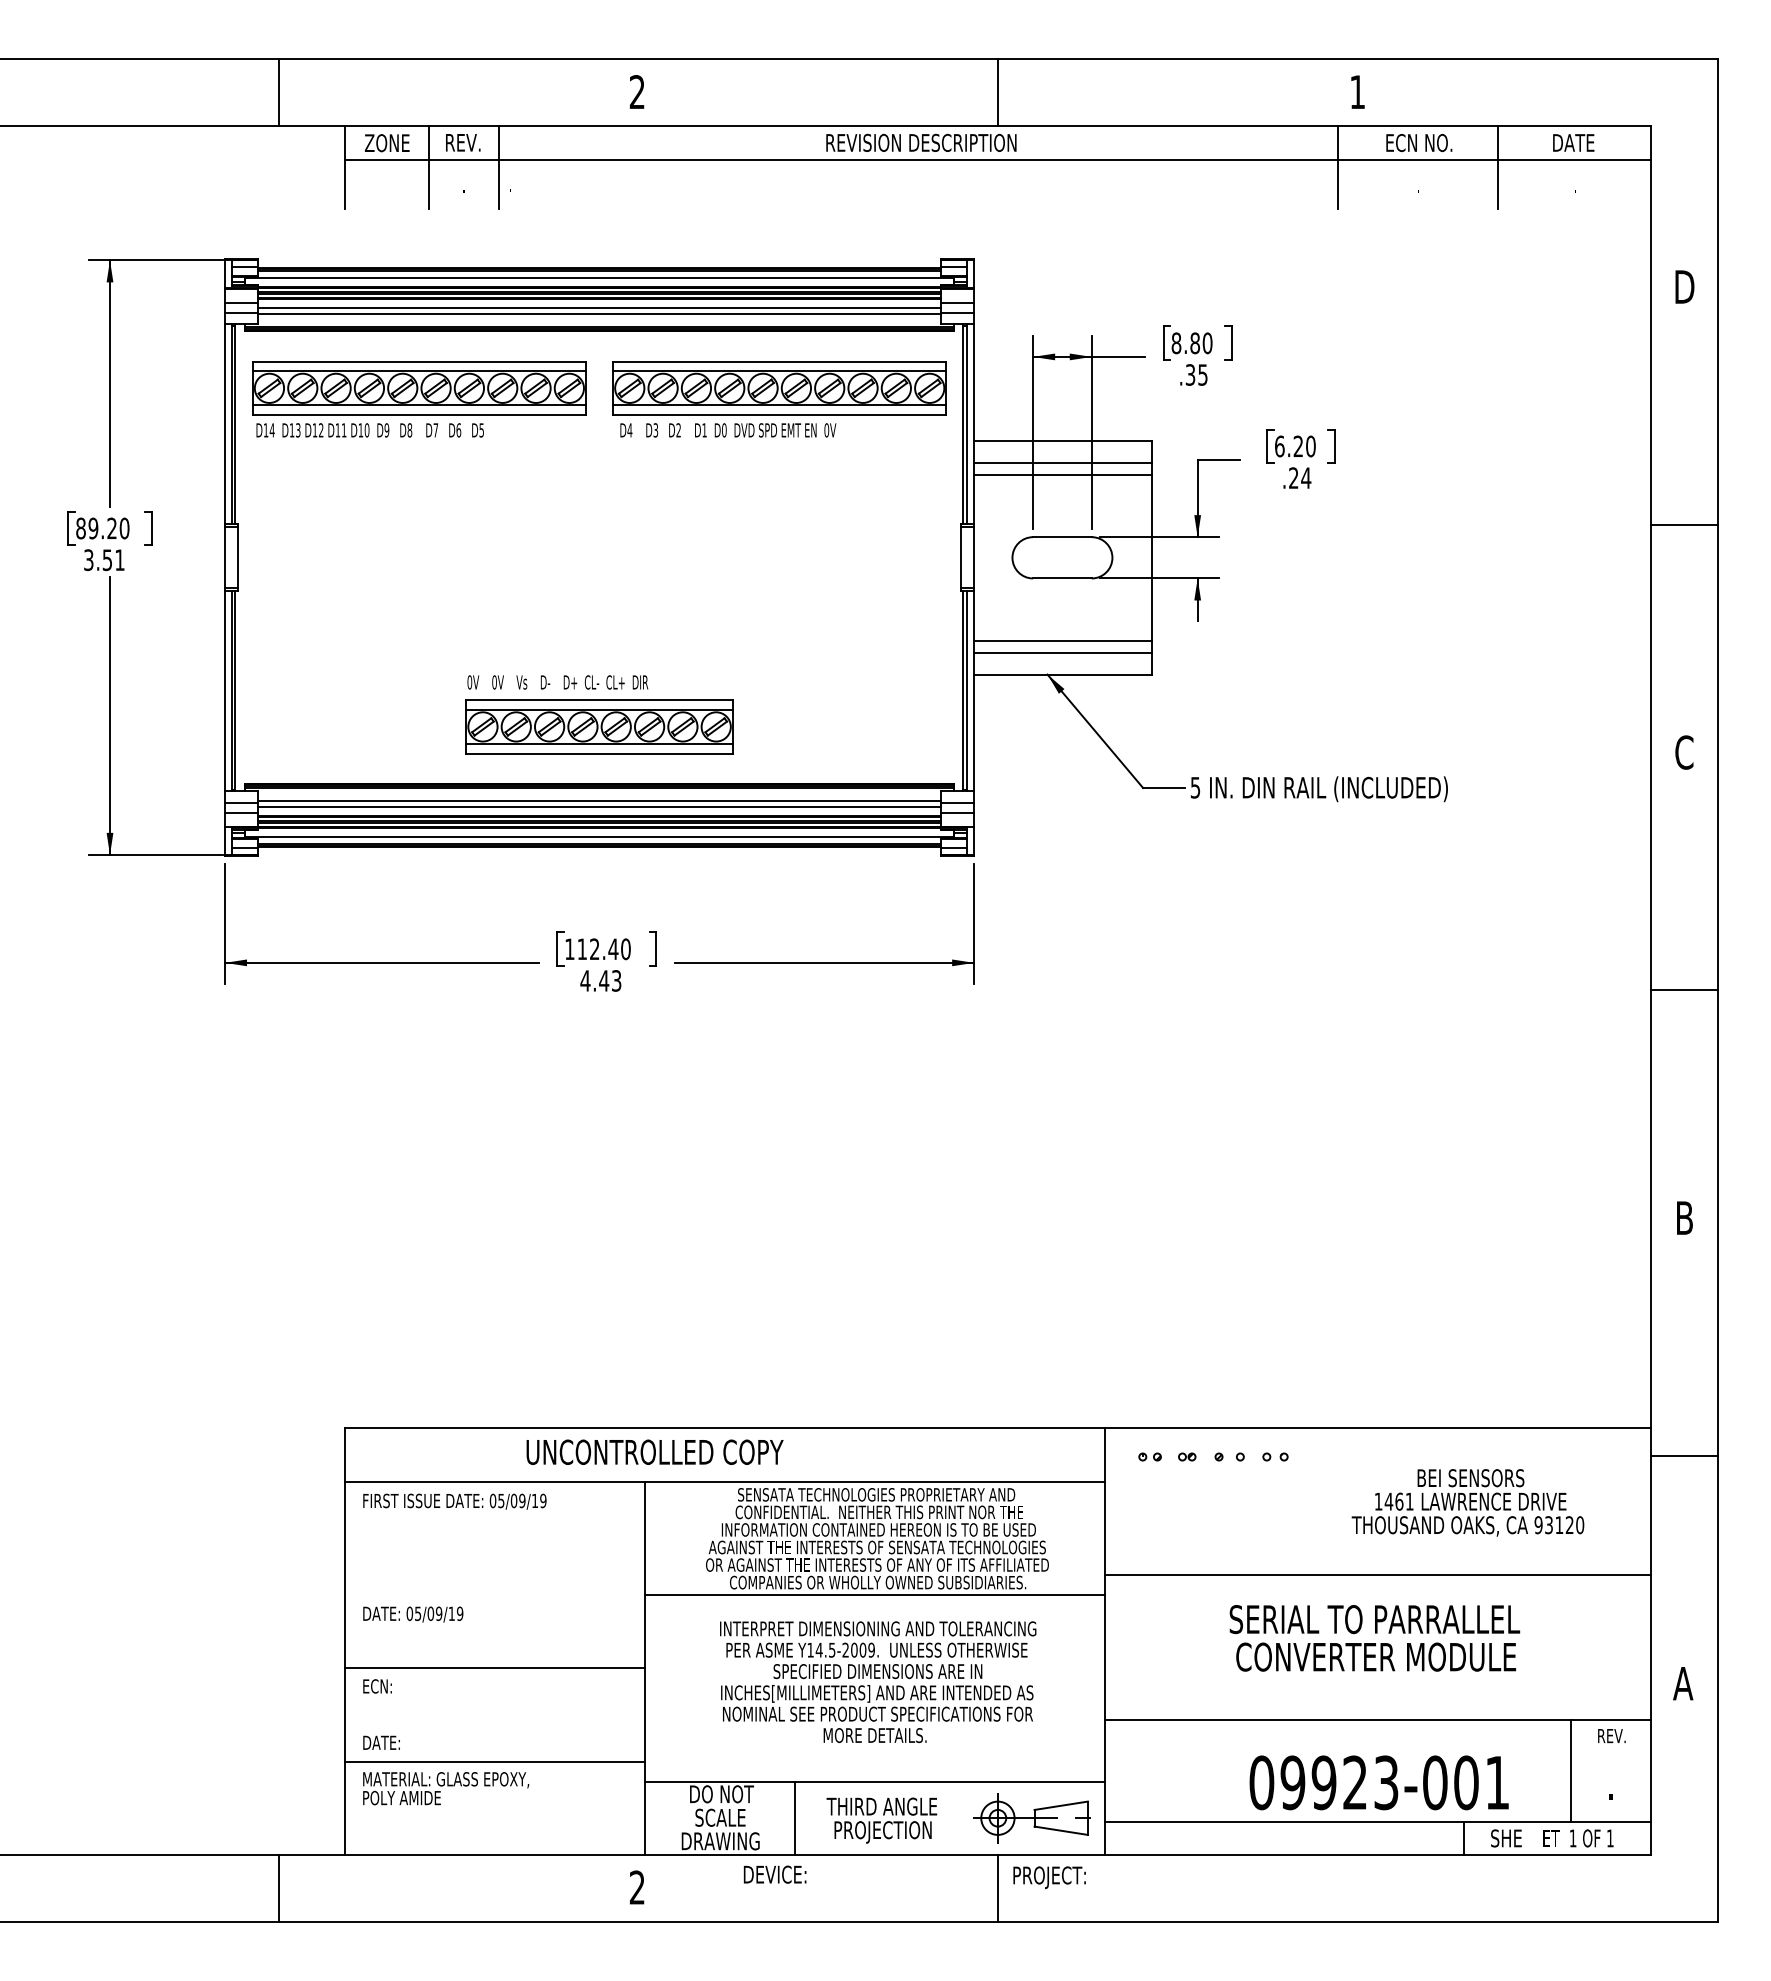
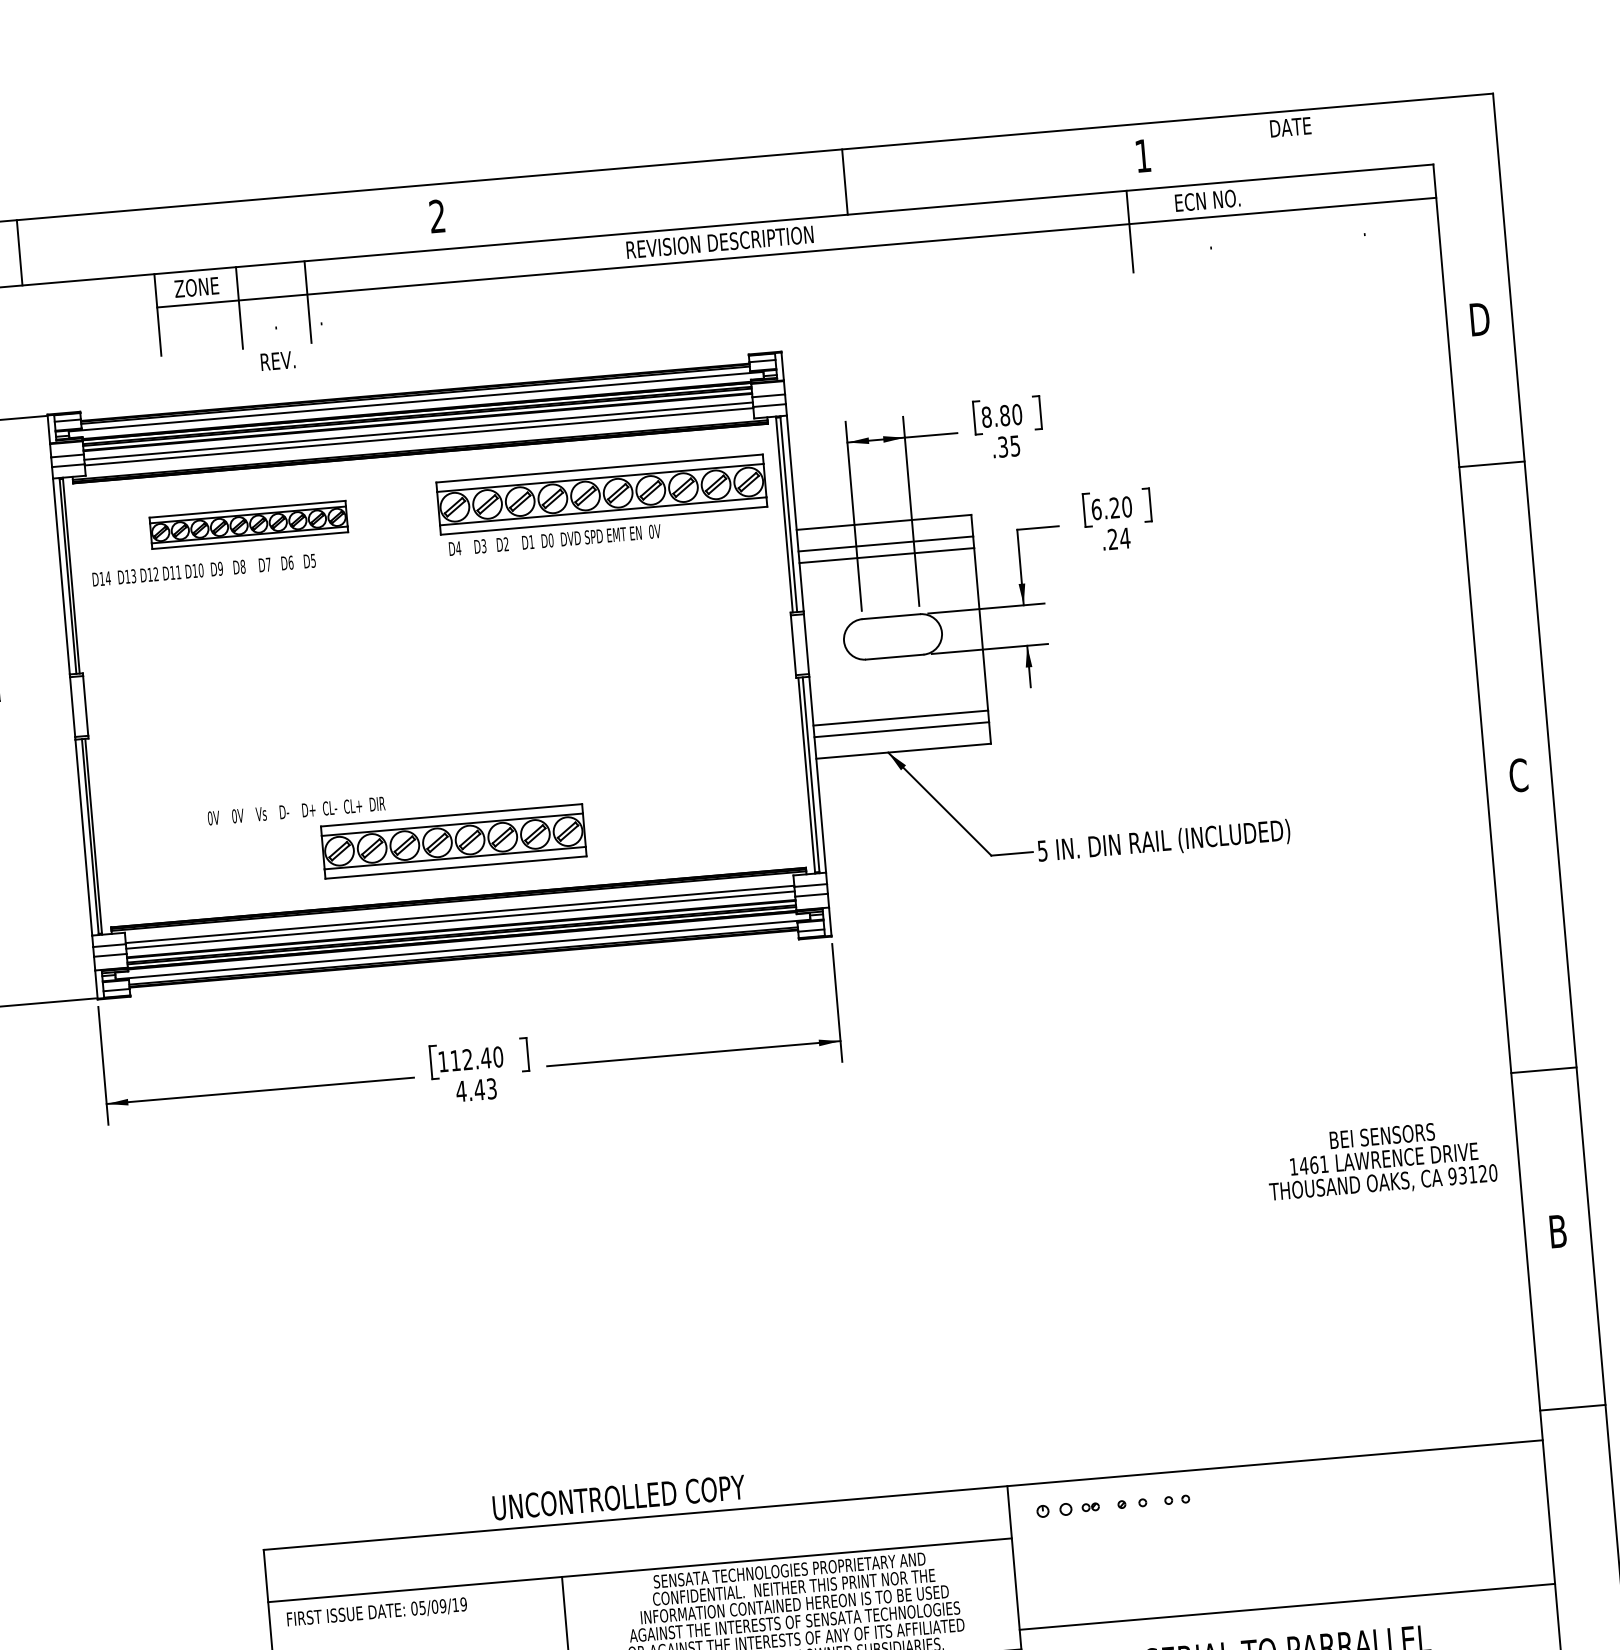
line: (278, 92) -> (19, 252), moved
line: (998, 92) -> (845, 181), moved
text: (463, 142) -> (278, 360), moved
text: (1573, 142) -> (1290, 126), moved
line: (1497, 167) -> (1286, 218), removed
part: (419, 388) -> (248, 525), size x0.6
line: (1684, 524) -> (1492, 463), moved
text: (557, 682) -> (296, 811), moved
line: (1684, 990) -> (1544, 1070), moved
text: (654, 1451) -> (618, 1496), moved
part: (1149, 1456) -> (1053, 1509), size x1.6
line: (1684, 1456) -> (1572, 1408), moved
text: (1467, 1502) -> (1381, 1160), moved

